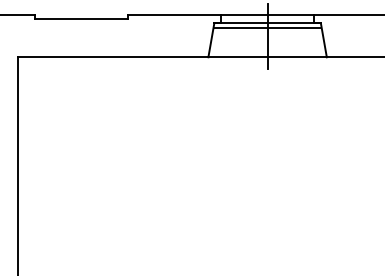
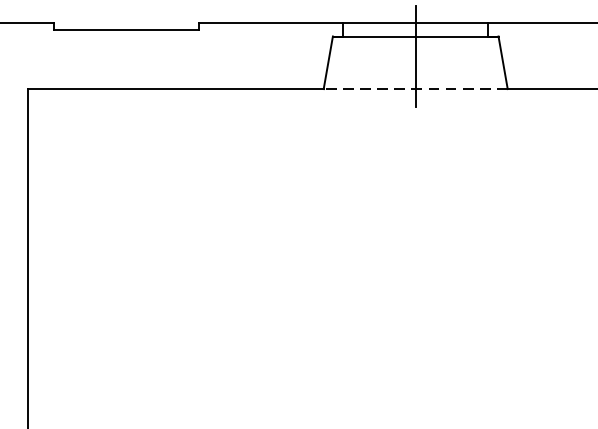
line: (267, 27) -> (415, 42), removed
line: (267, 57) -> (415, 89), solid -> dashed

